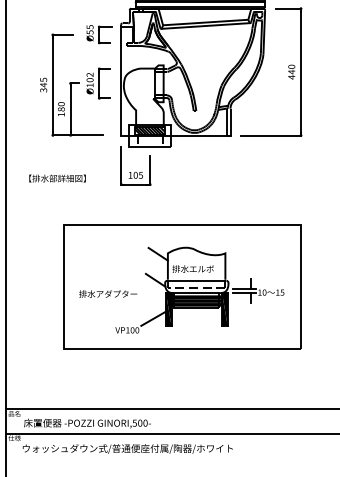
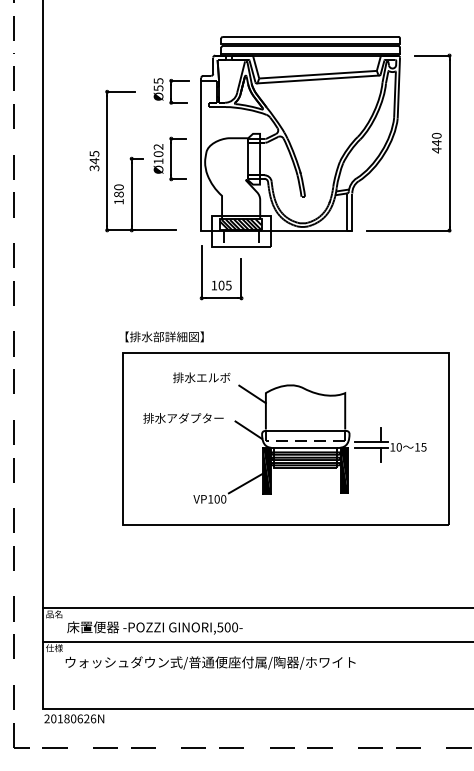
text: (57, 178) -> (164, 336), moved
text: (192, 268) -> (201, 377), moved
text: (108, 294) -> (183, 418), moved

